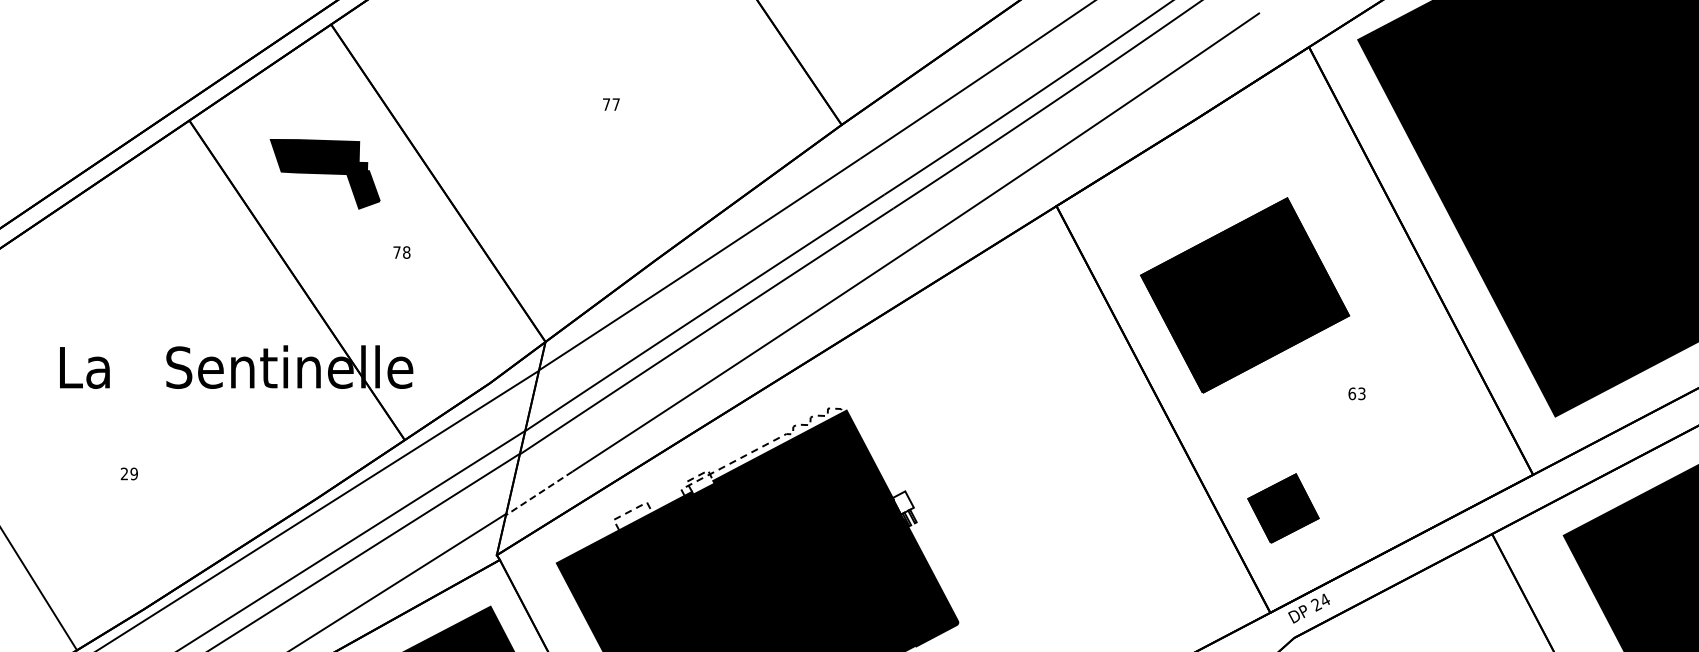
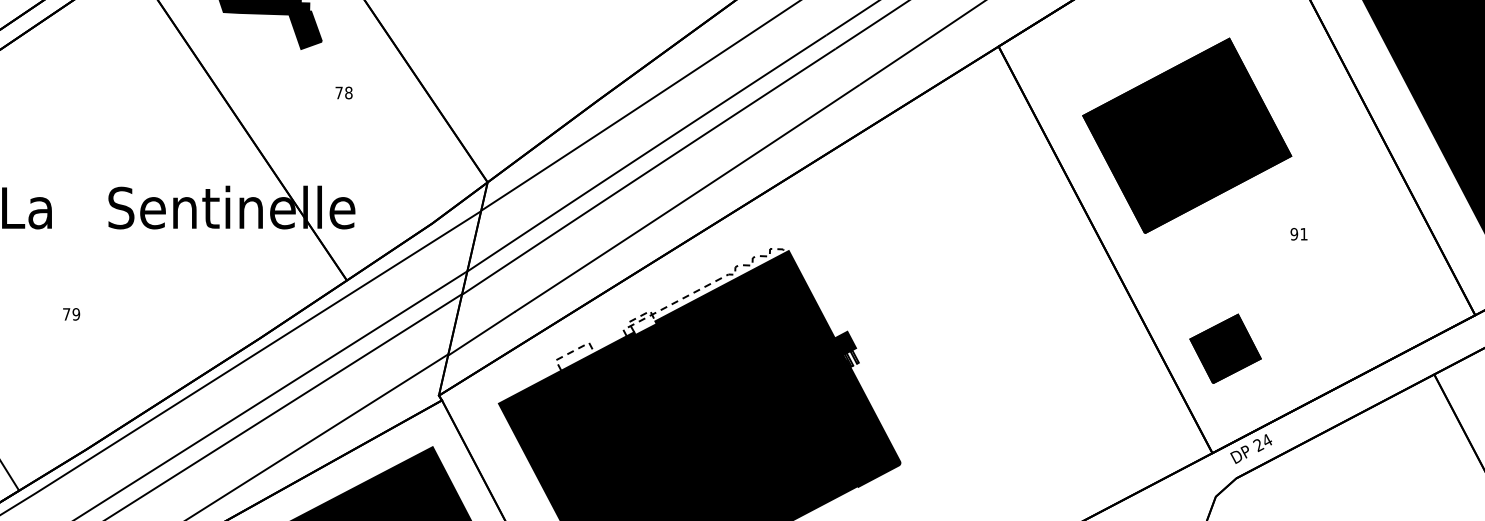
text: (1356, 393) -> (1298, 233), 63 -> 91
text: (123, 473) -> (65, 313), 29 -> 79
line: (539, 493) -> (481, 333), dashed -> solid
fill: (902, 502) -> (844, 342), added

